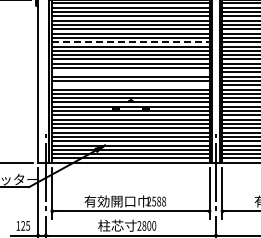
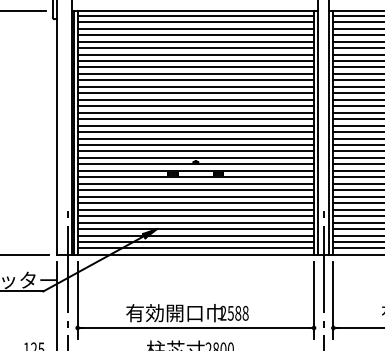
line: (130, 42) -> (195, 74), dashed -> solid
line: (130, 72) -> (195, 119), added
line: (130, 85) -> (195, 138), added

